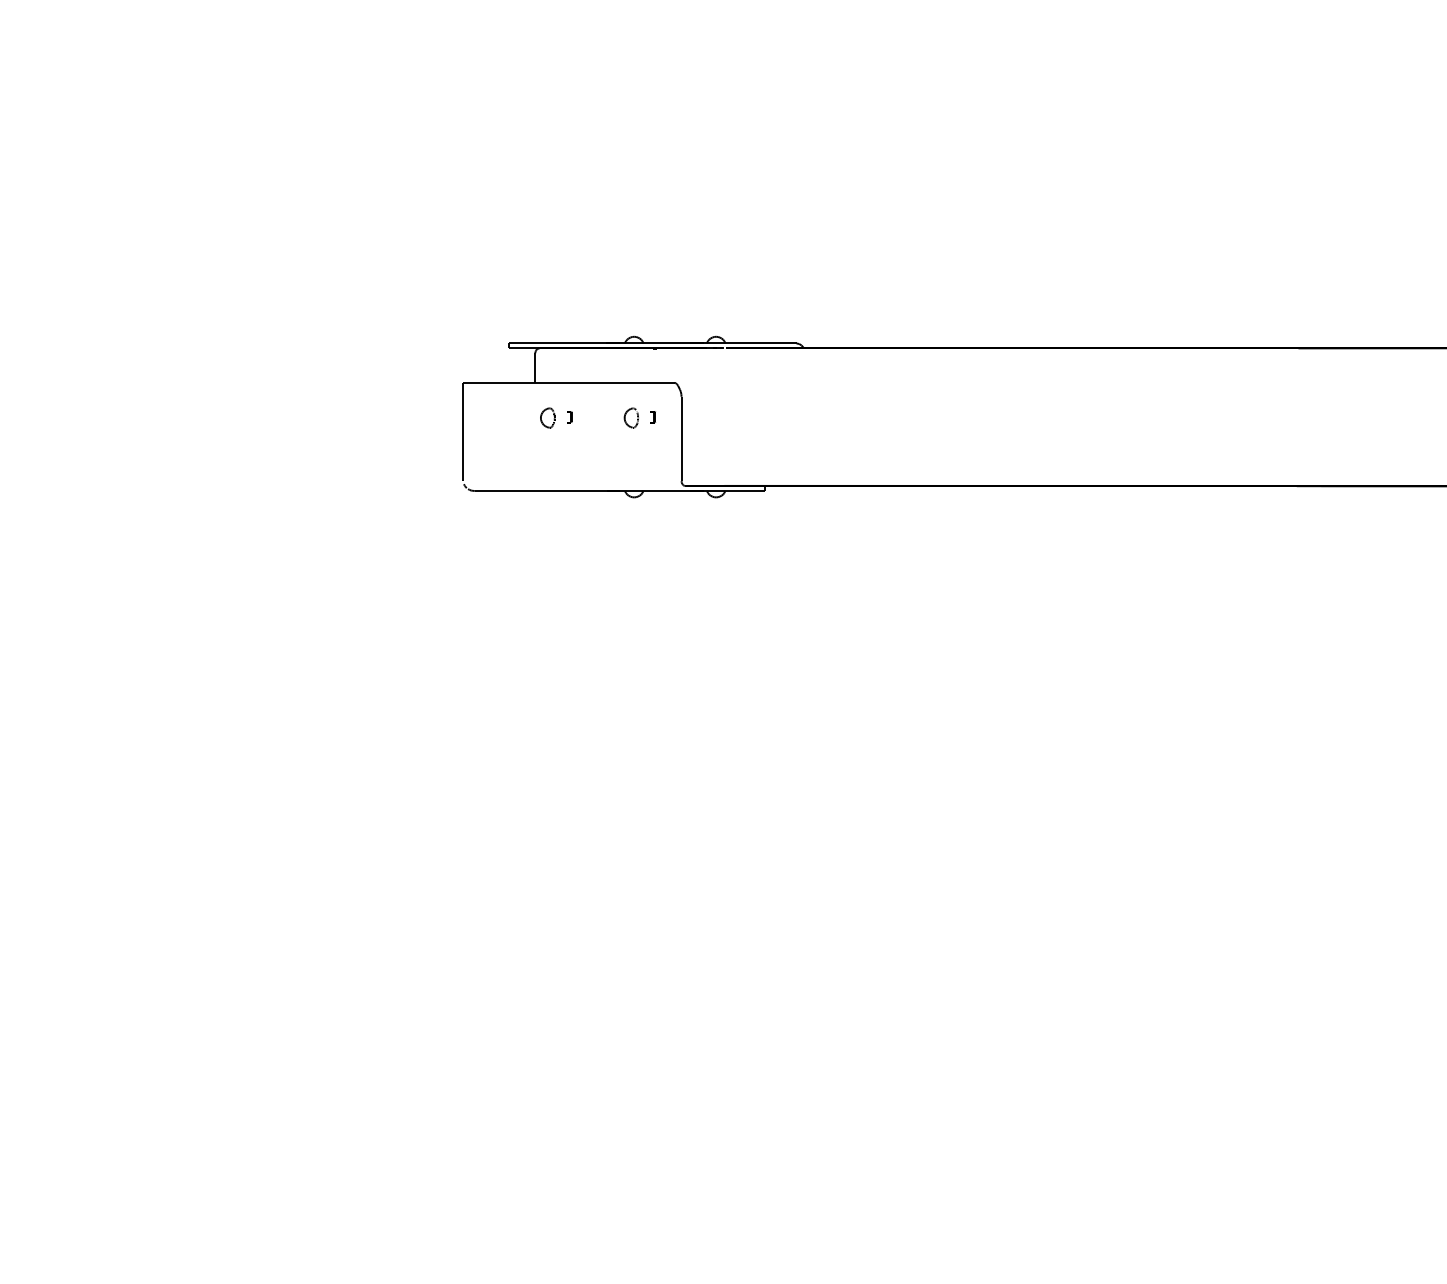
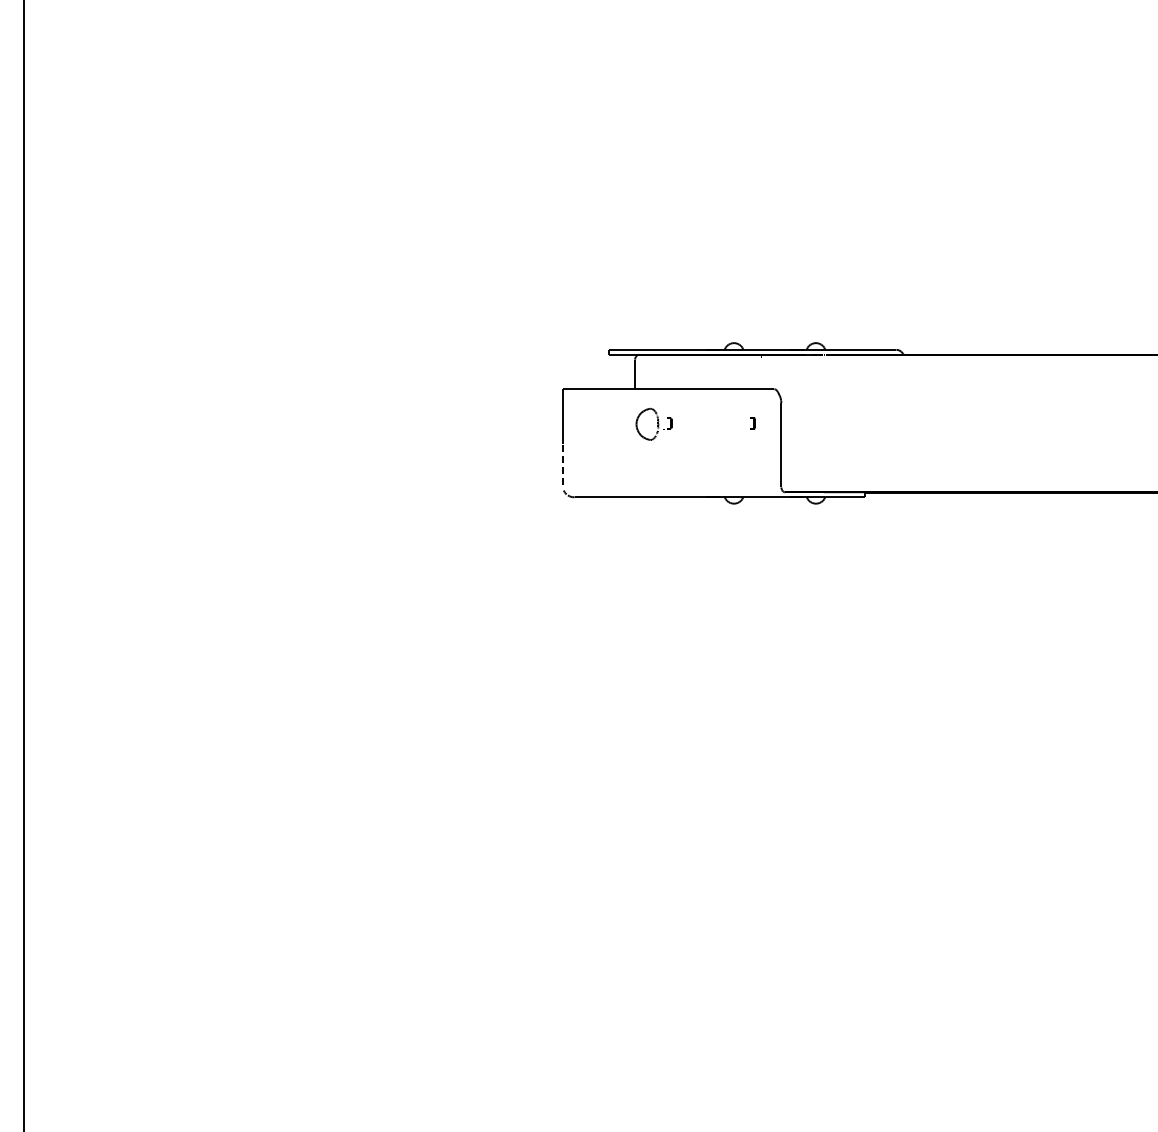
part: (547, 417) -> (647, 423), size x1.6
part: (630, 417) -> (730, 423), removed
line: (463, 460) -> (563, 466), solid -> dashed

